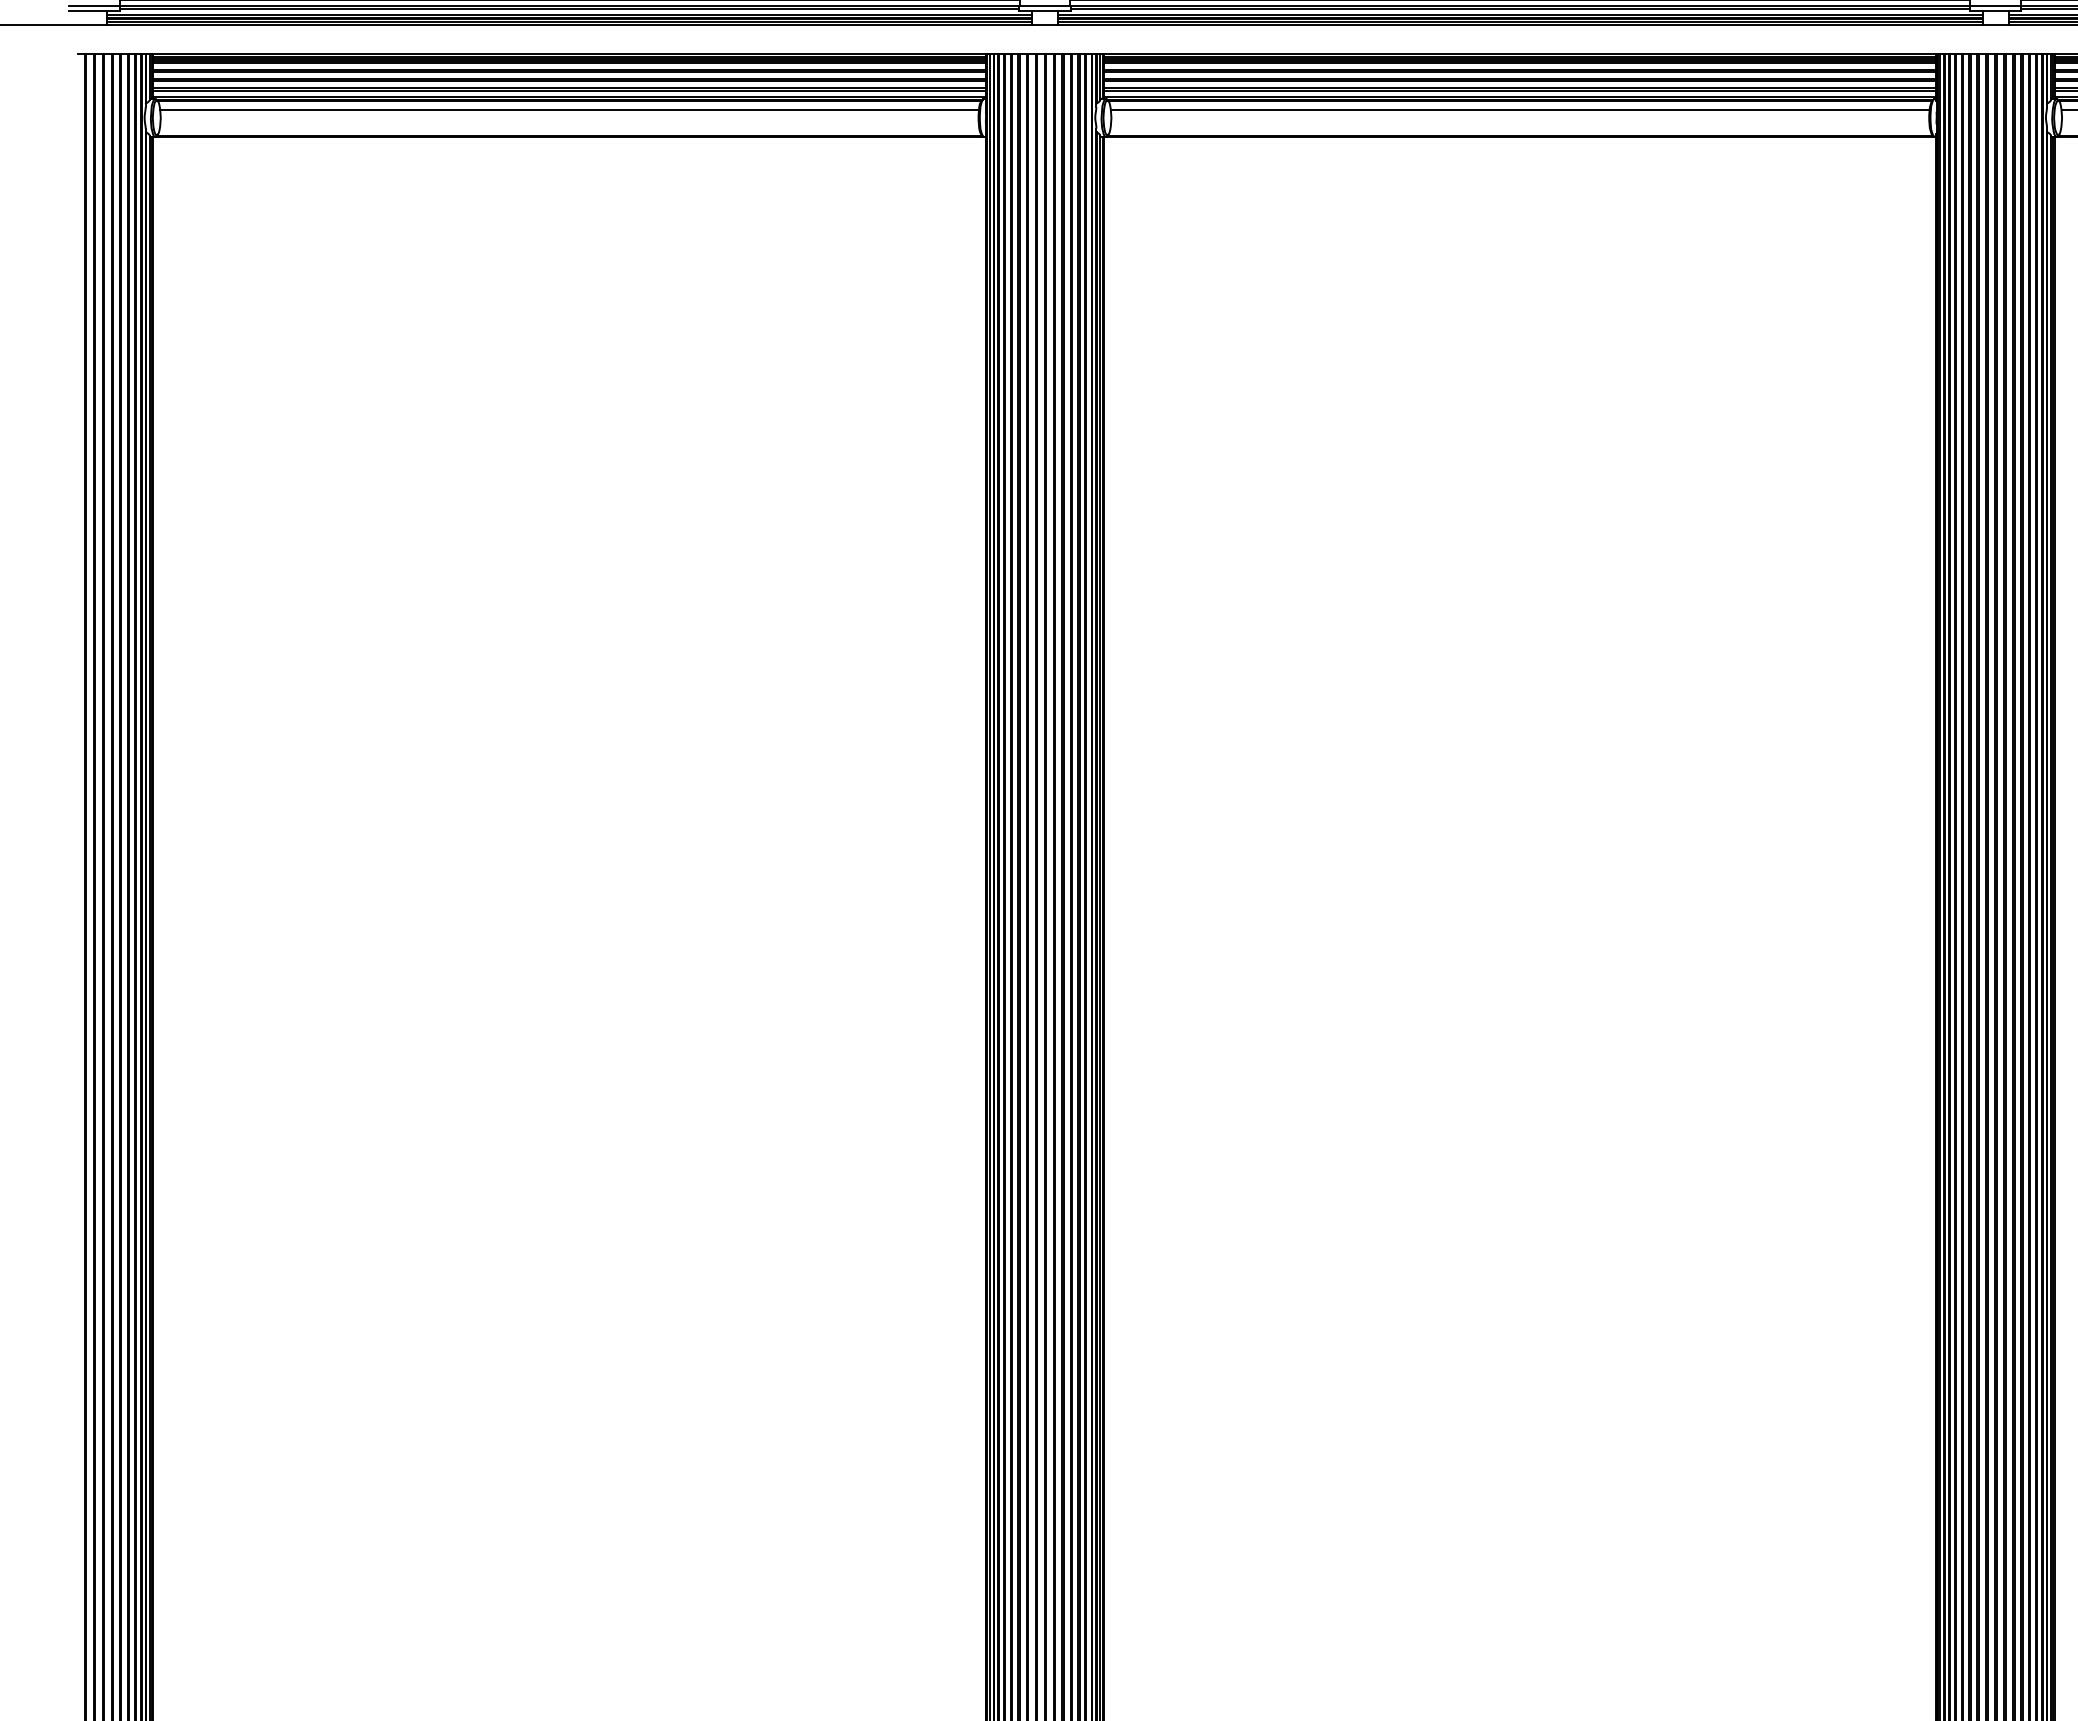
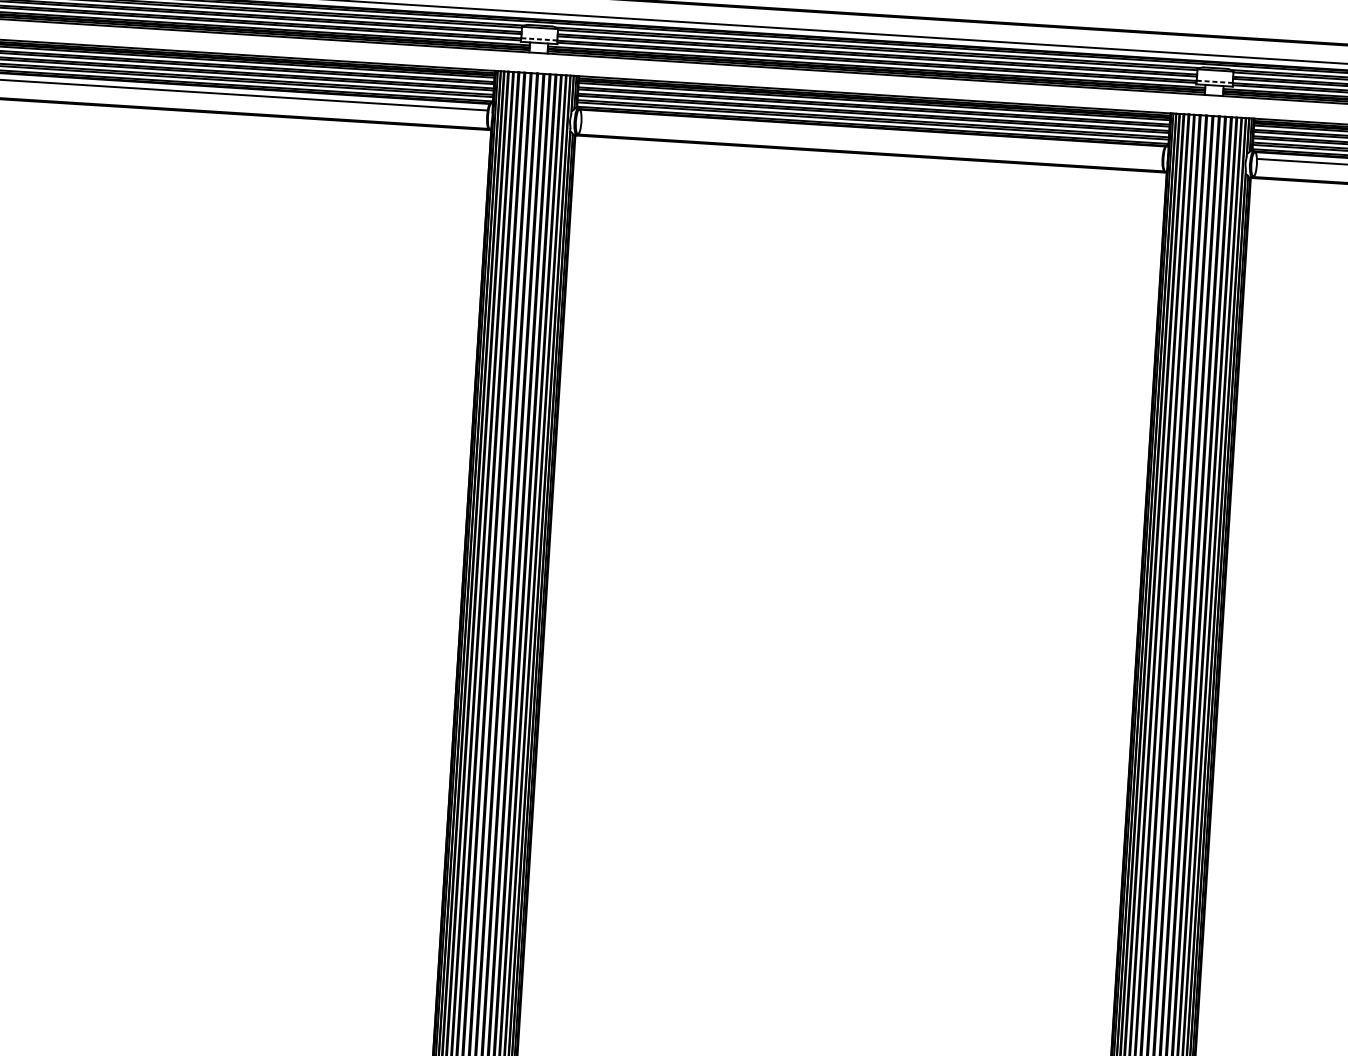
line: (1045, 5) -> (539, 39), solid -> dashed
line: (1995, 5) -> (1214, 81), solid -> dashed
line: (1519, 110) -> (871, 135), removed

